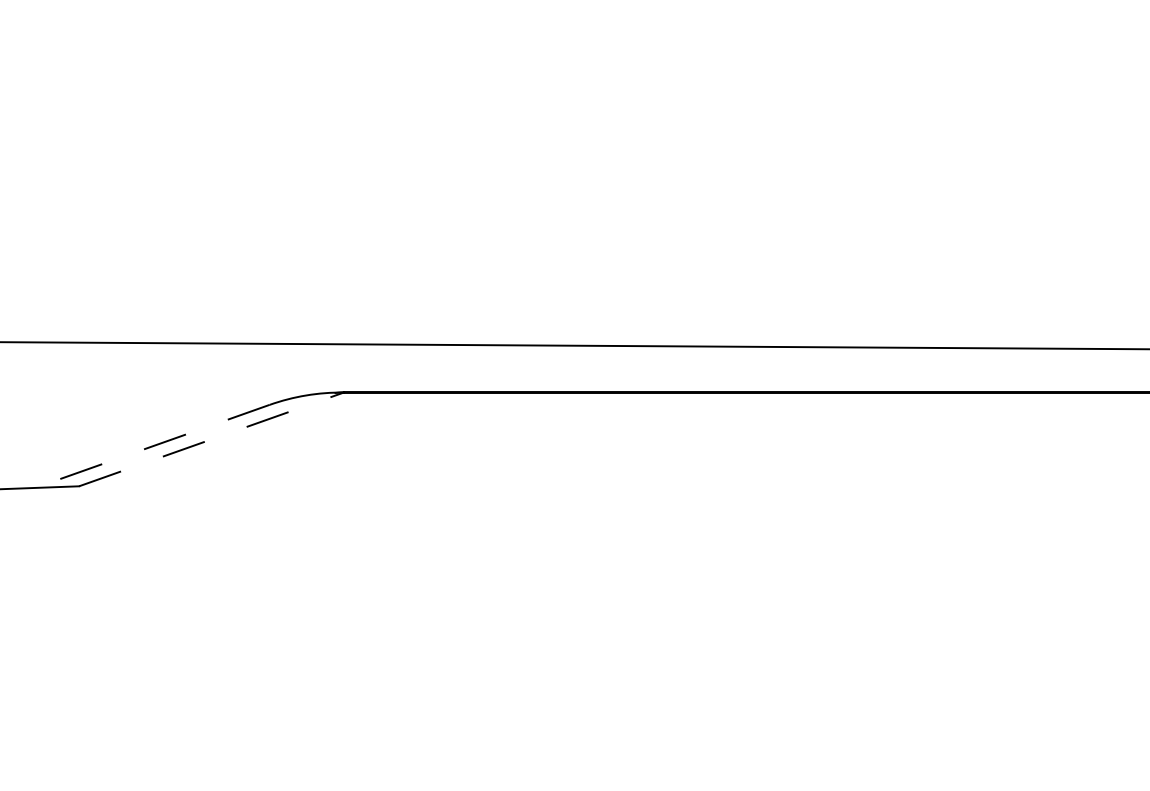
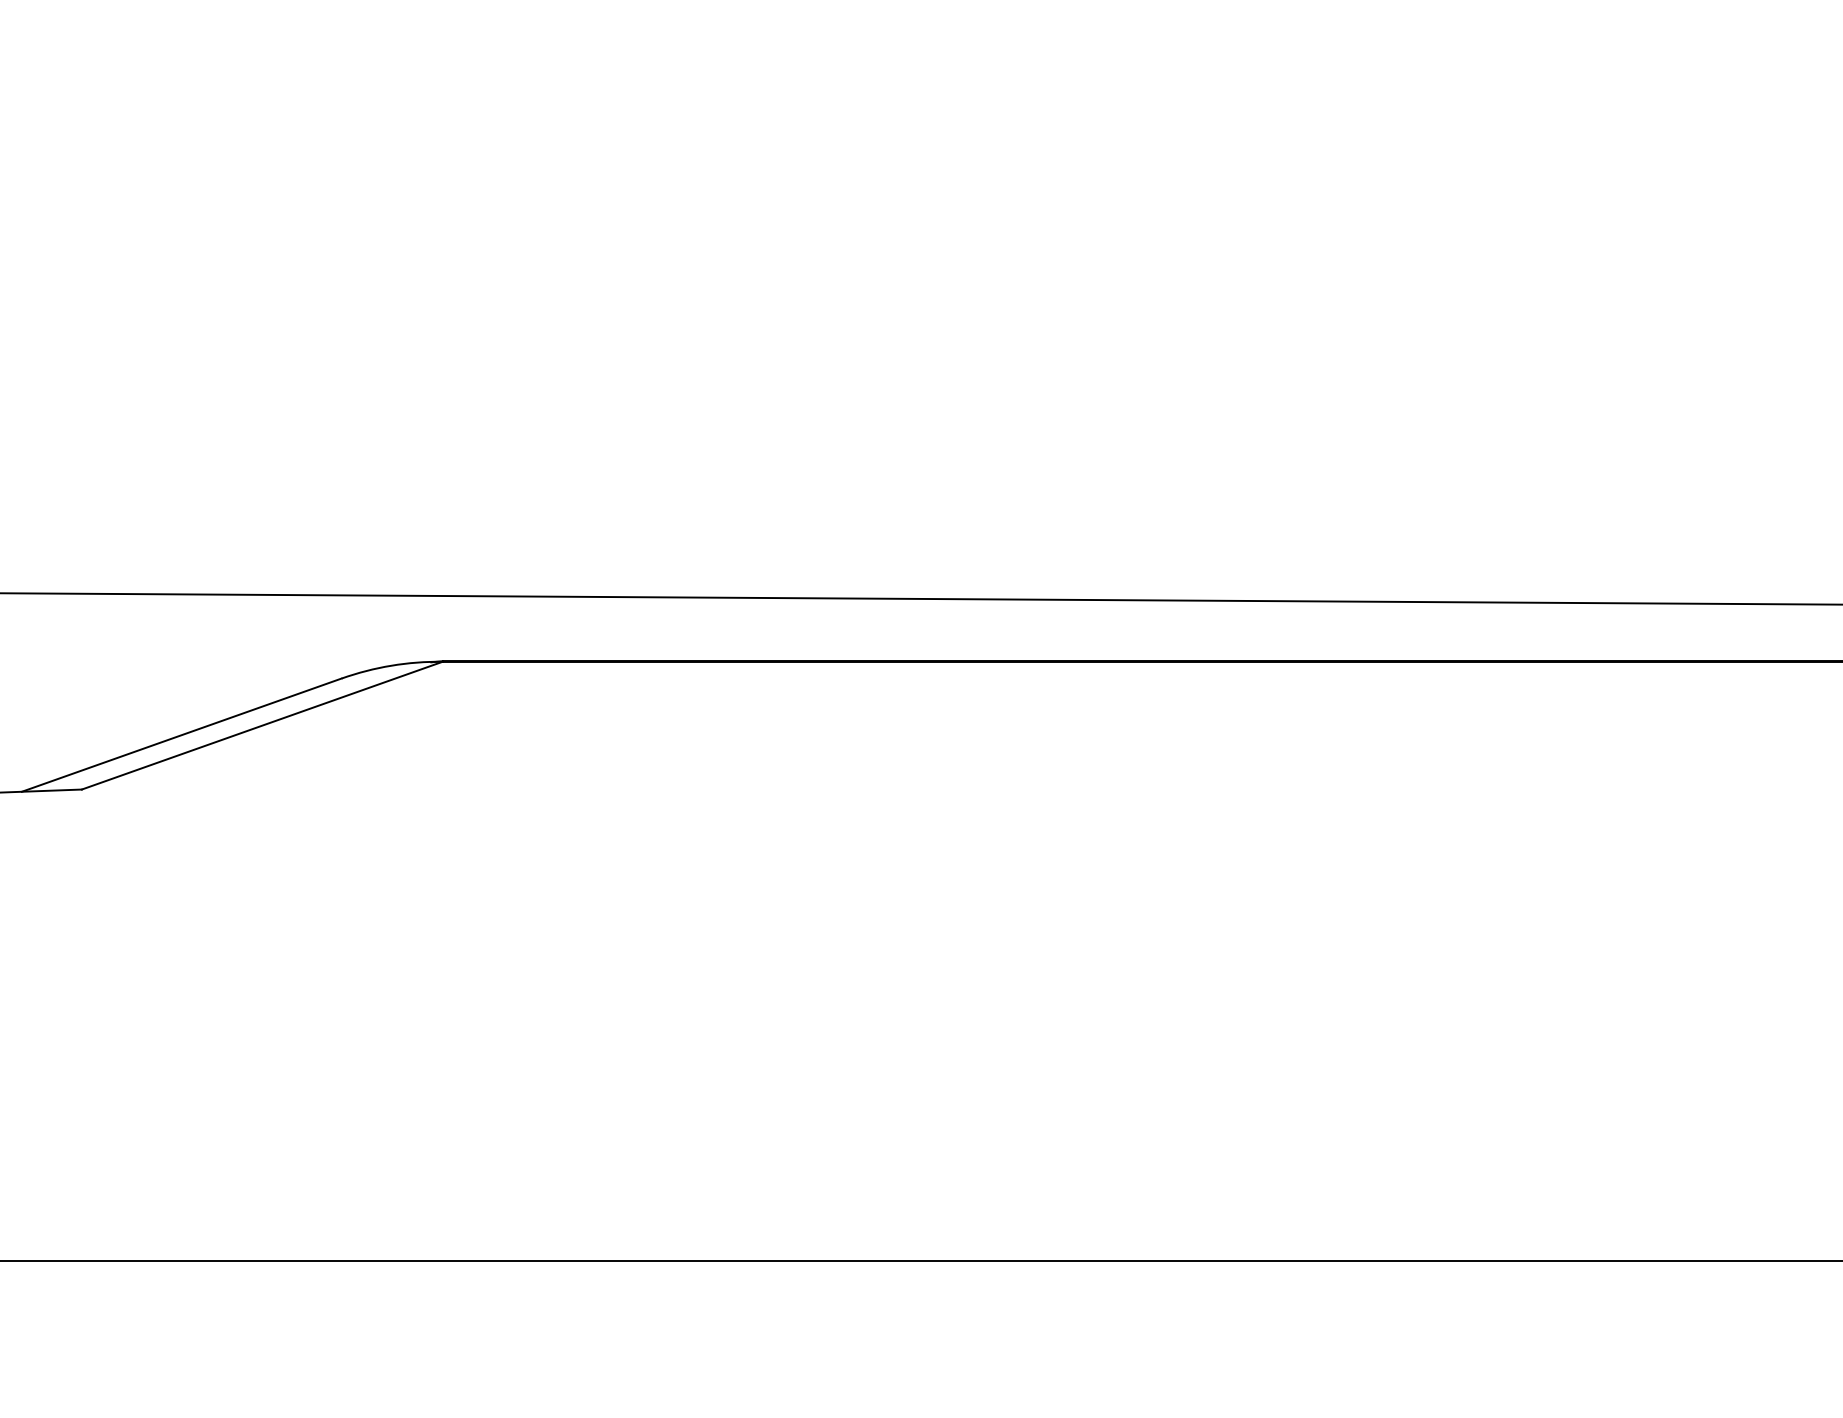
line: (211, 439) -> (262, 725), dashed -> solid
line: (152, 446) -> (181, 735), dashed -> solid

